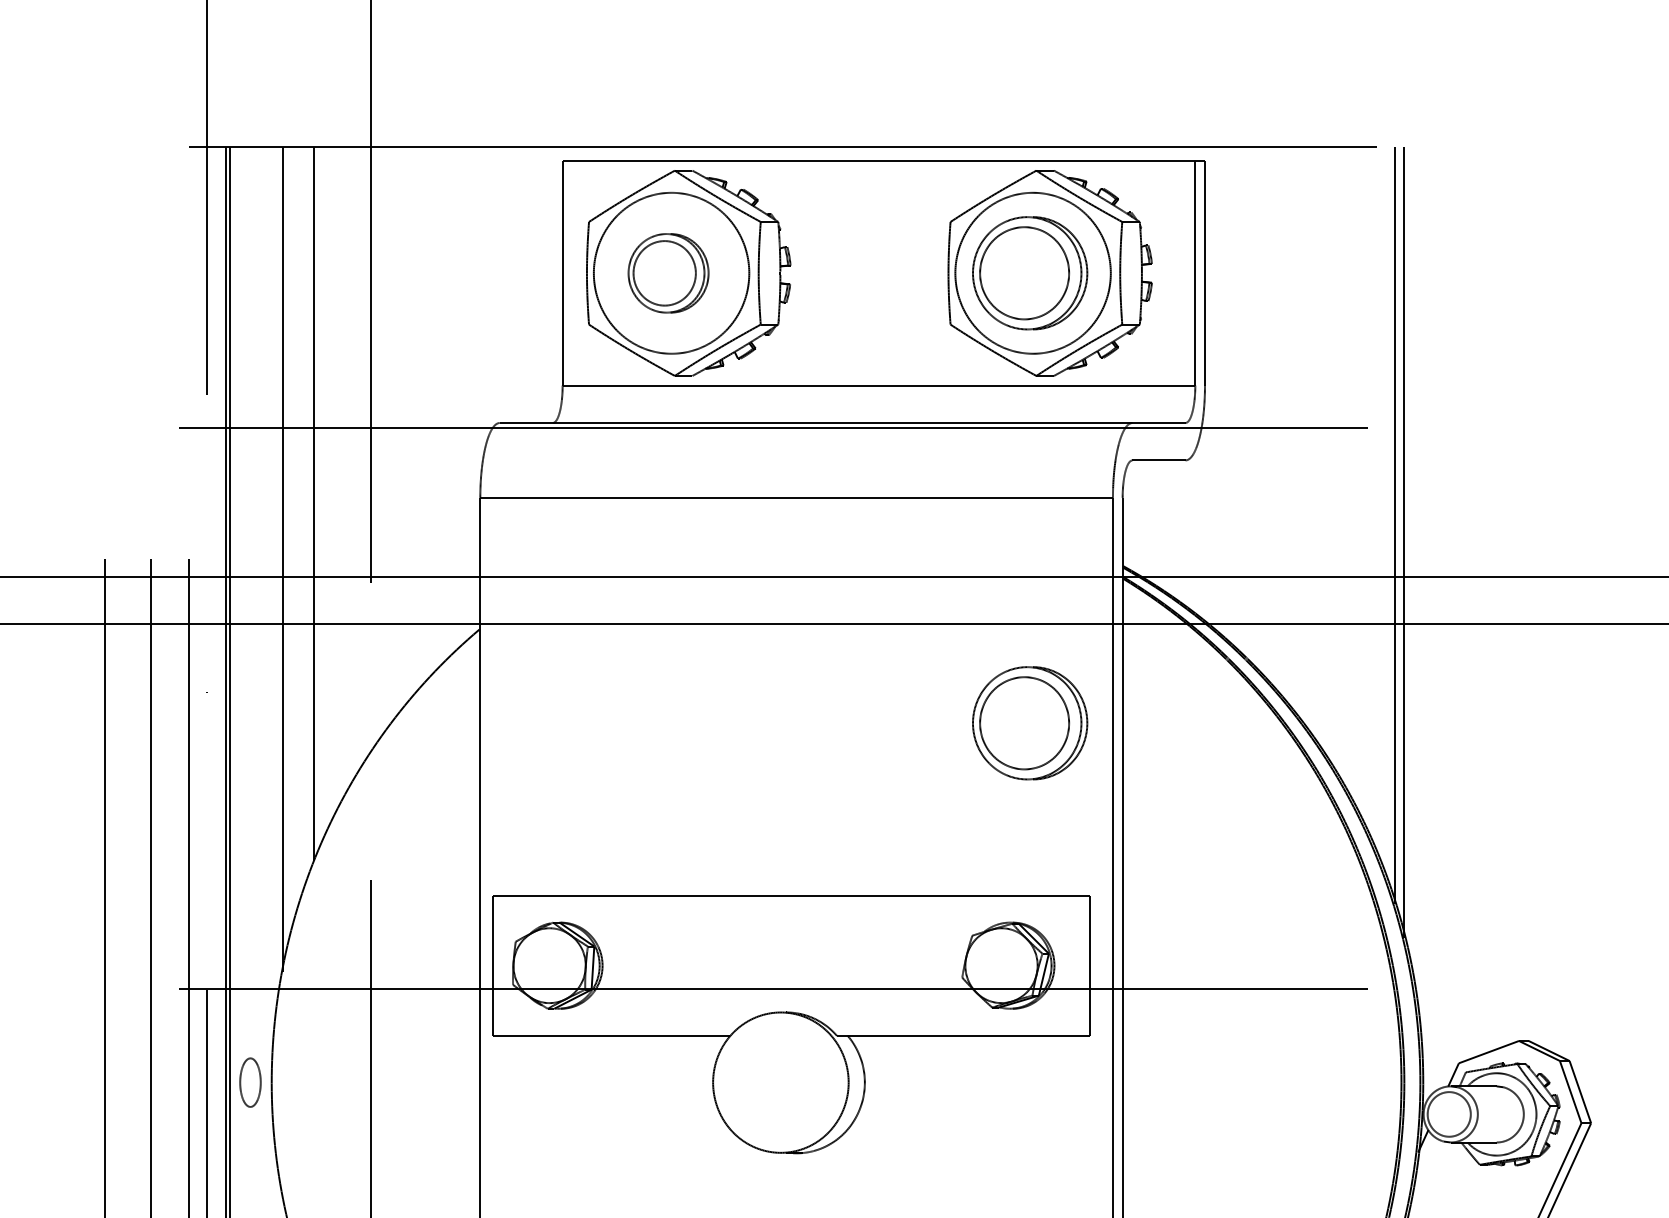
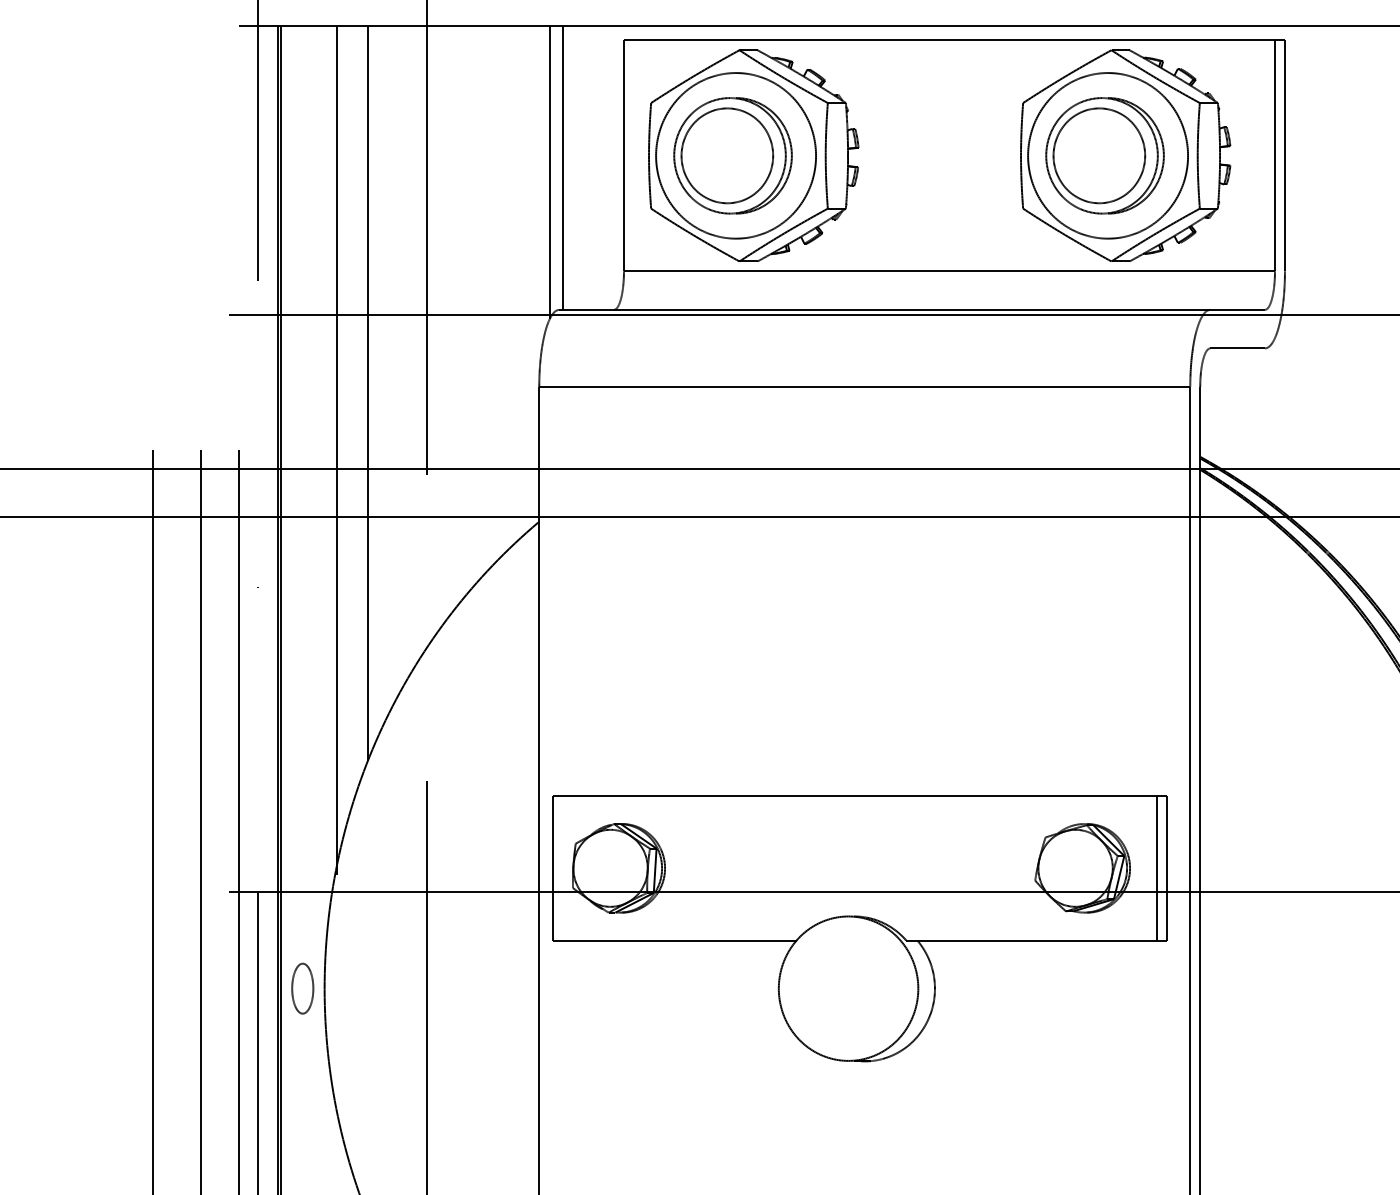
part: (668, 273) -> (732, 156), size x1.43
line: (503, 284) -> (563, 167), added
line: (490, 288) -> (549, 171), added
part: (1030, 723) -> (1105, 619), removed
line: (1080, 965) -> (1156, 868), added

